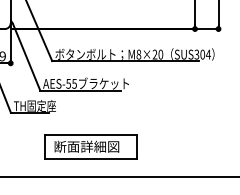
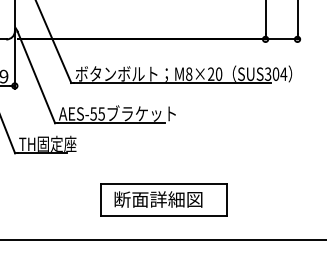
part: (90, 146) -> (163, 199), moved

